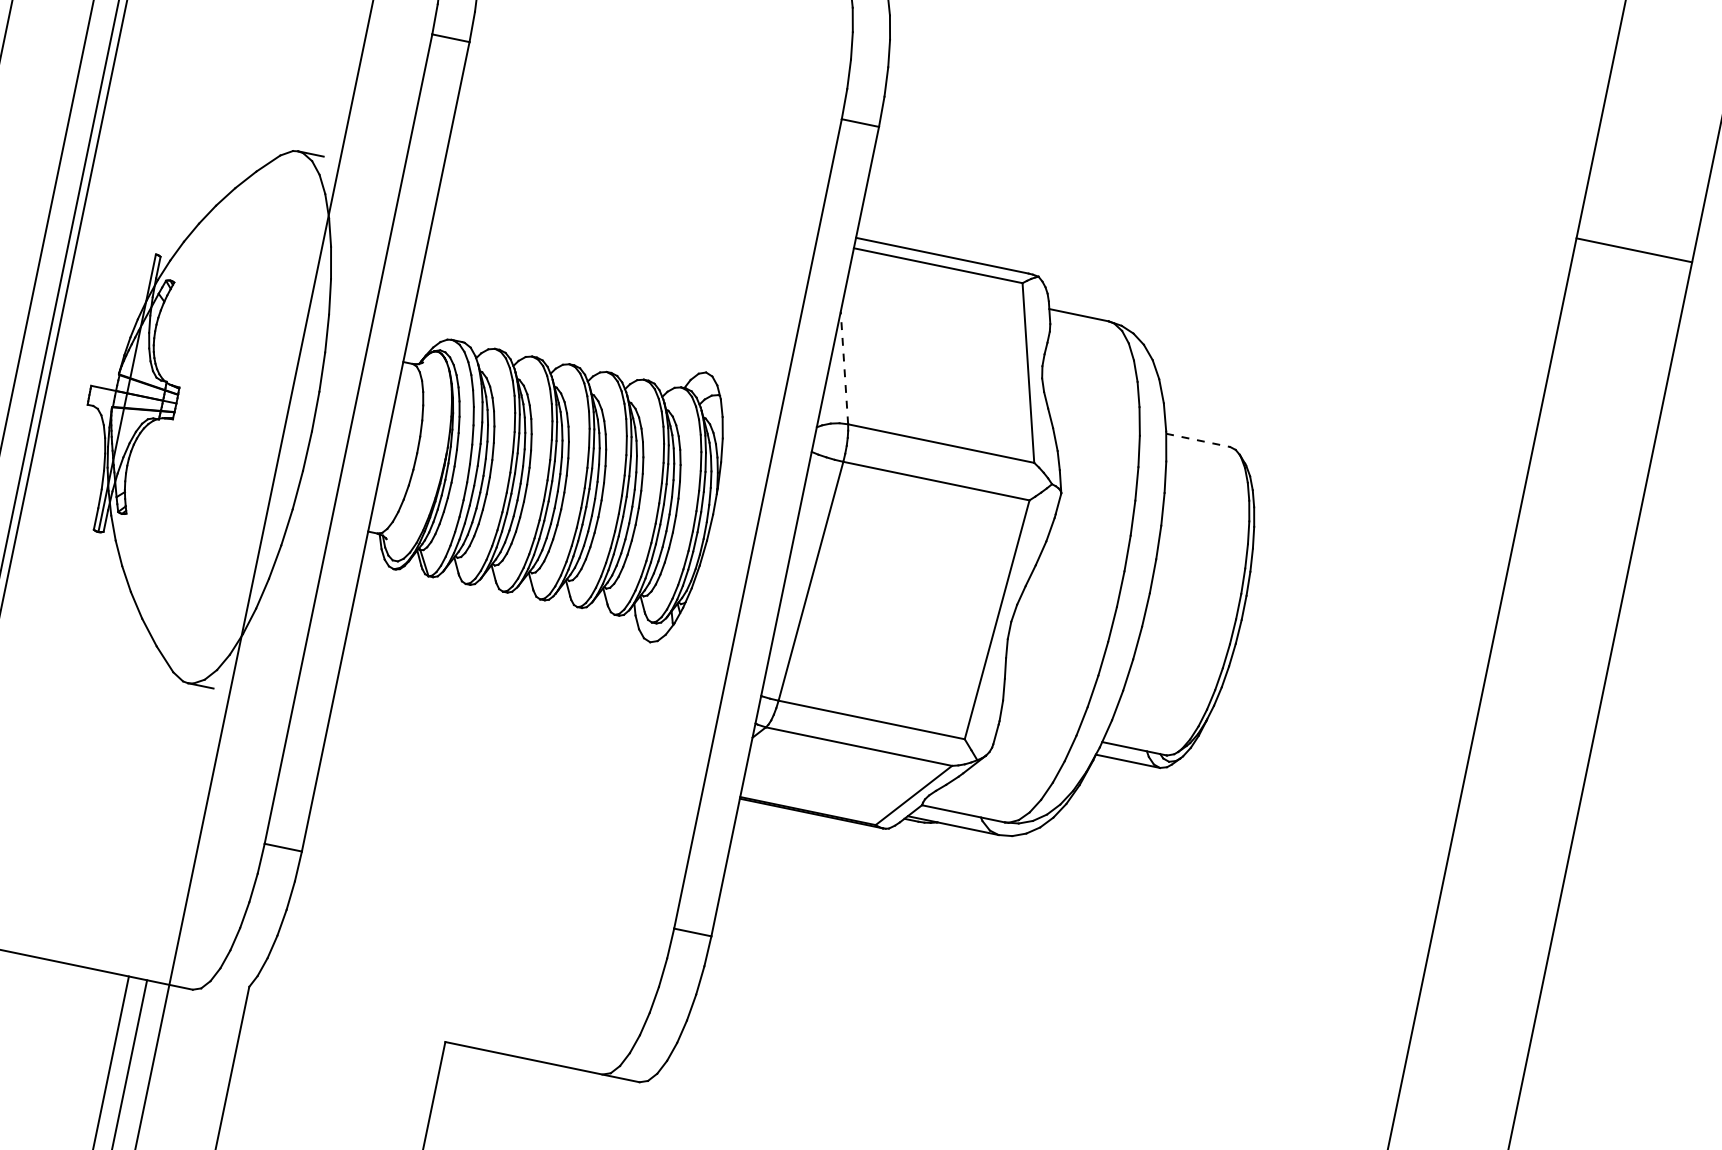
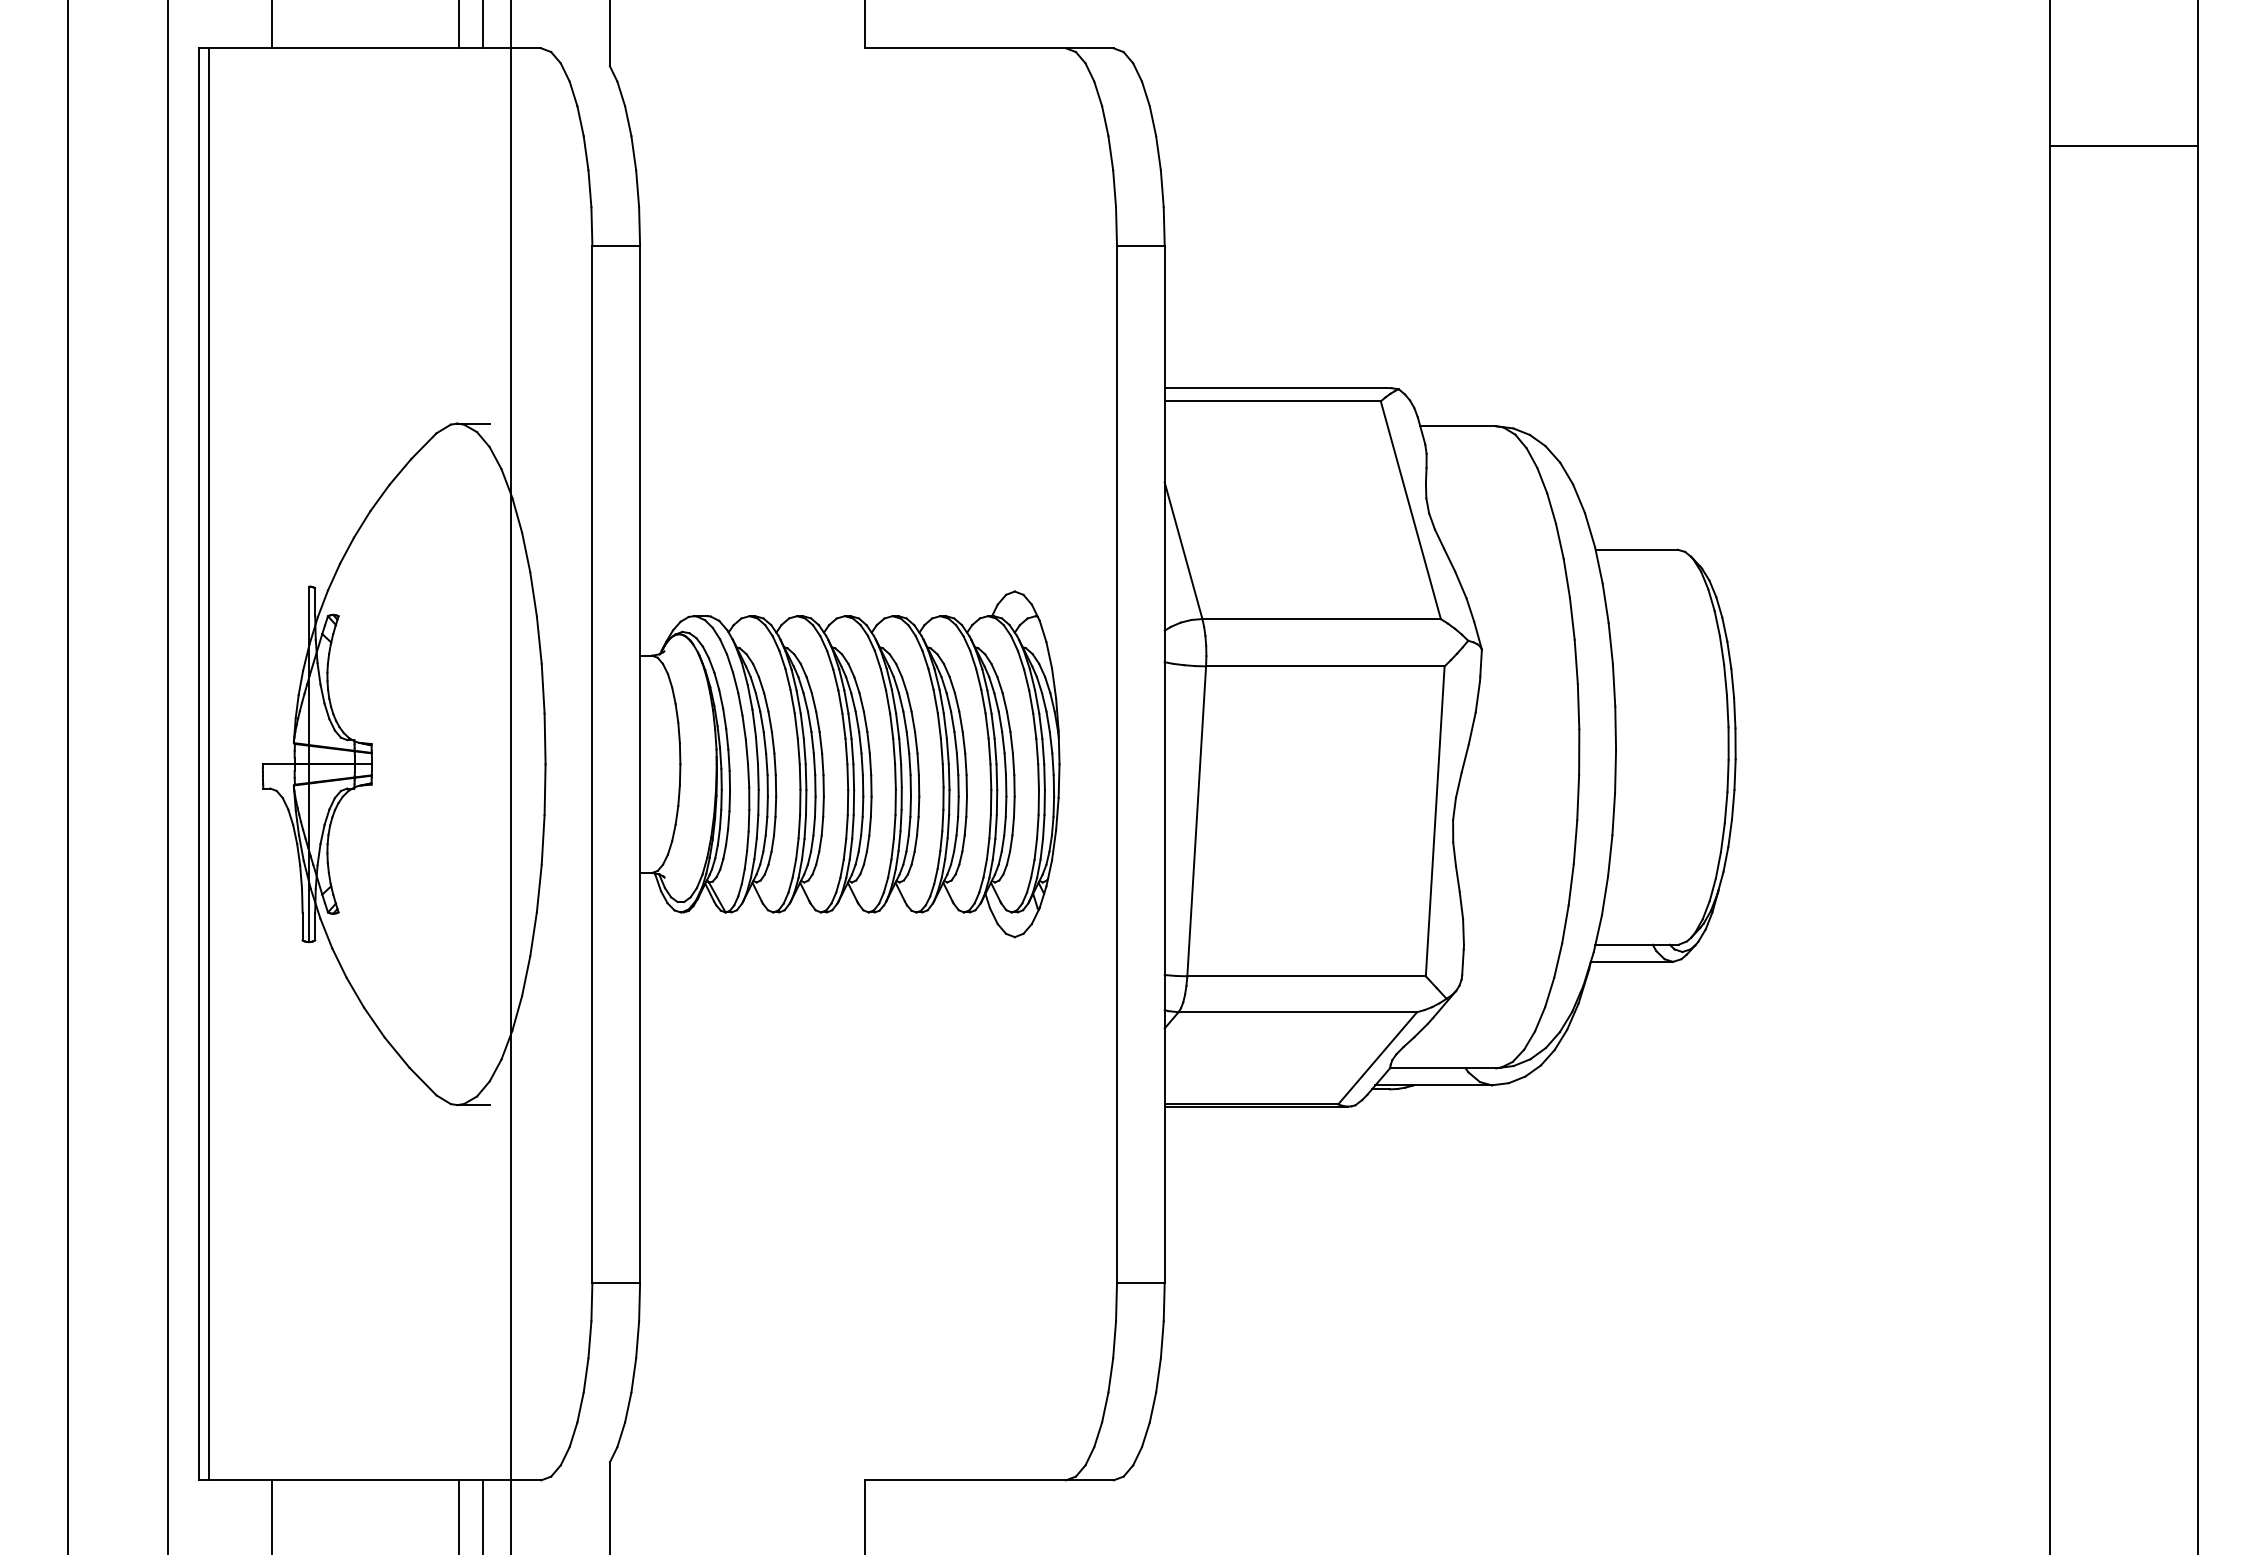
line: (1633, 250) -> (2123, 146), moved
line: (844, 367) -> (1183, 550), dashed -> solid
line: (1198, 440) -> (1637, 549), dashed -> solid

